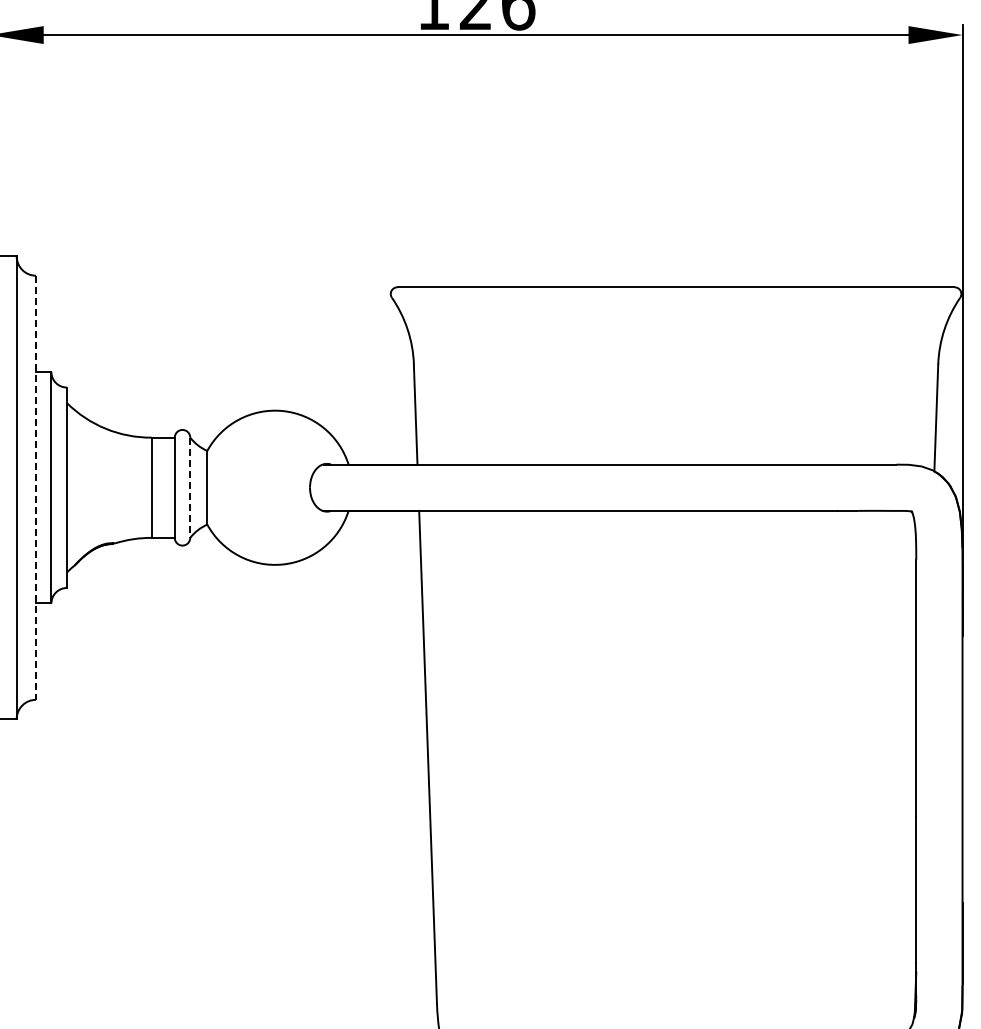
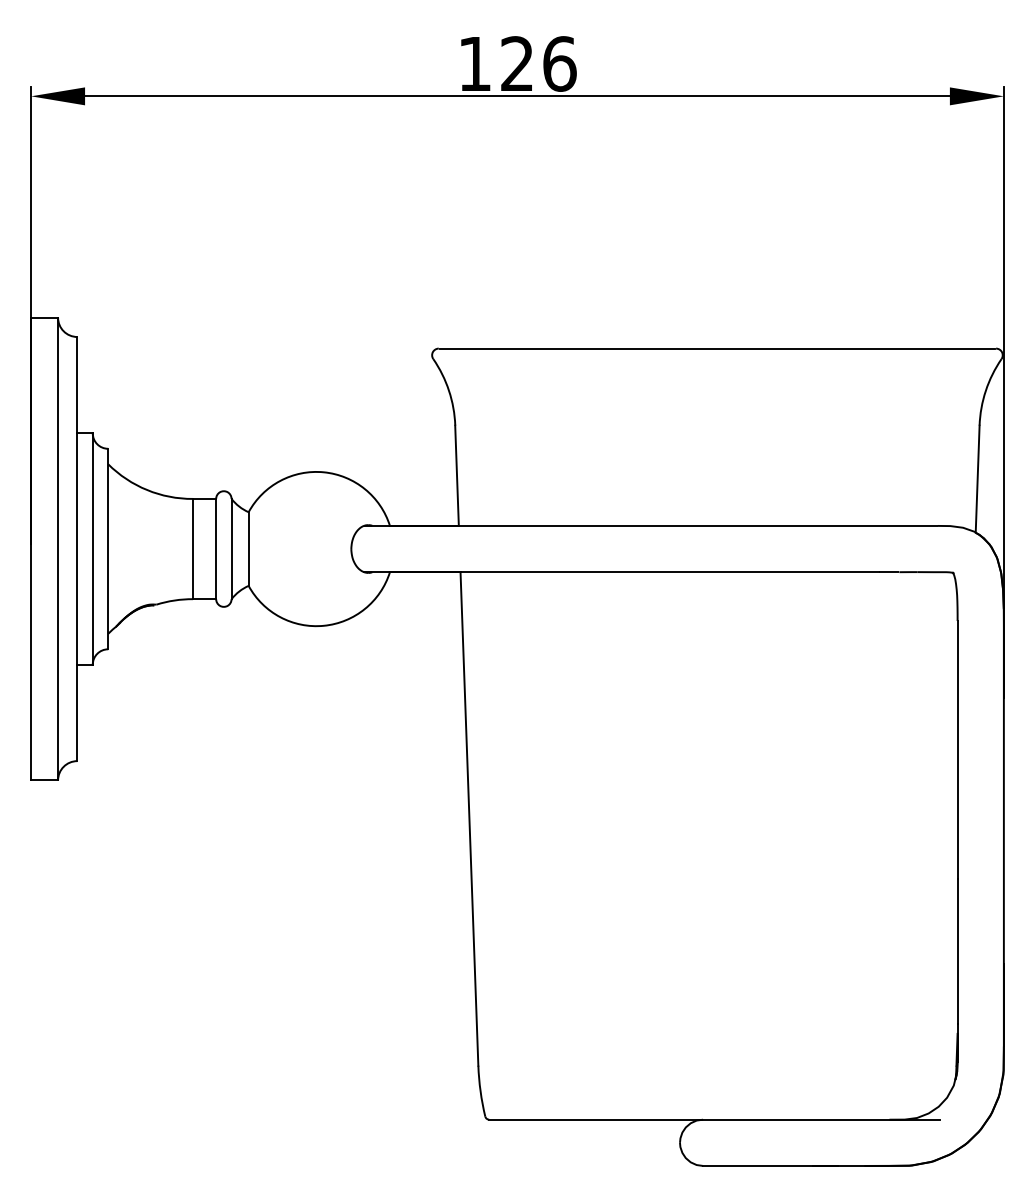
line: (36, 488) -> (77, 549), dashed -> solid
line: (190, 488) -> (231, 549), dashed -> solid

